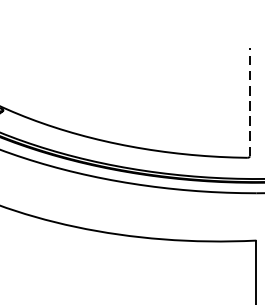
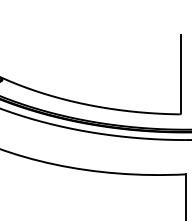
line: (250, 101) -> (181, 73), dashed -> solid

